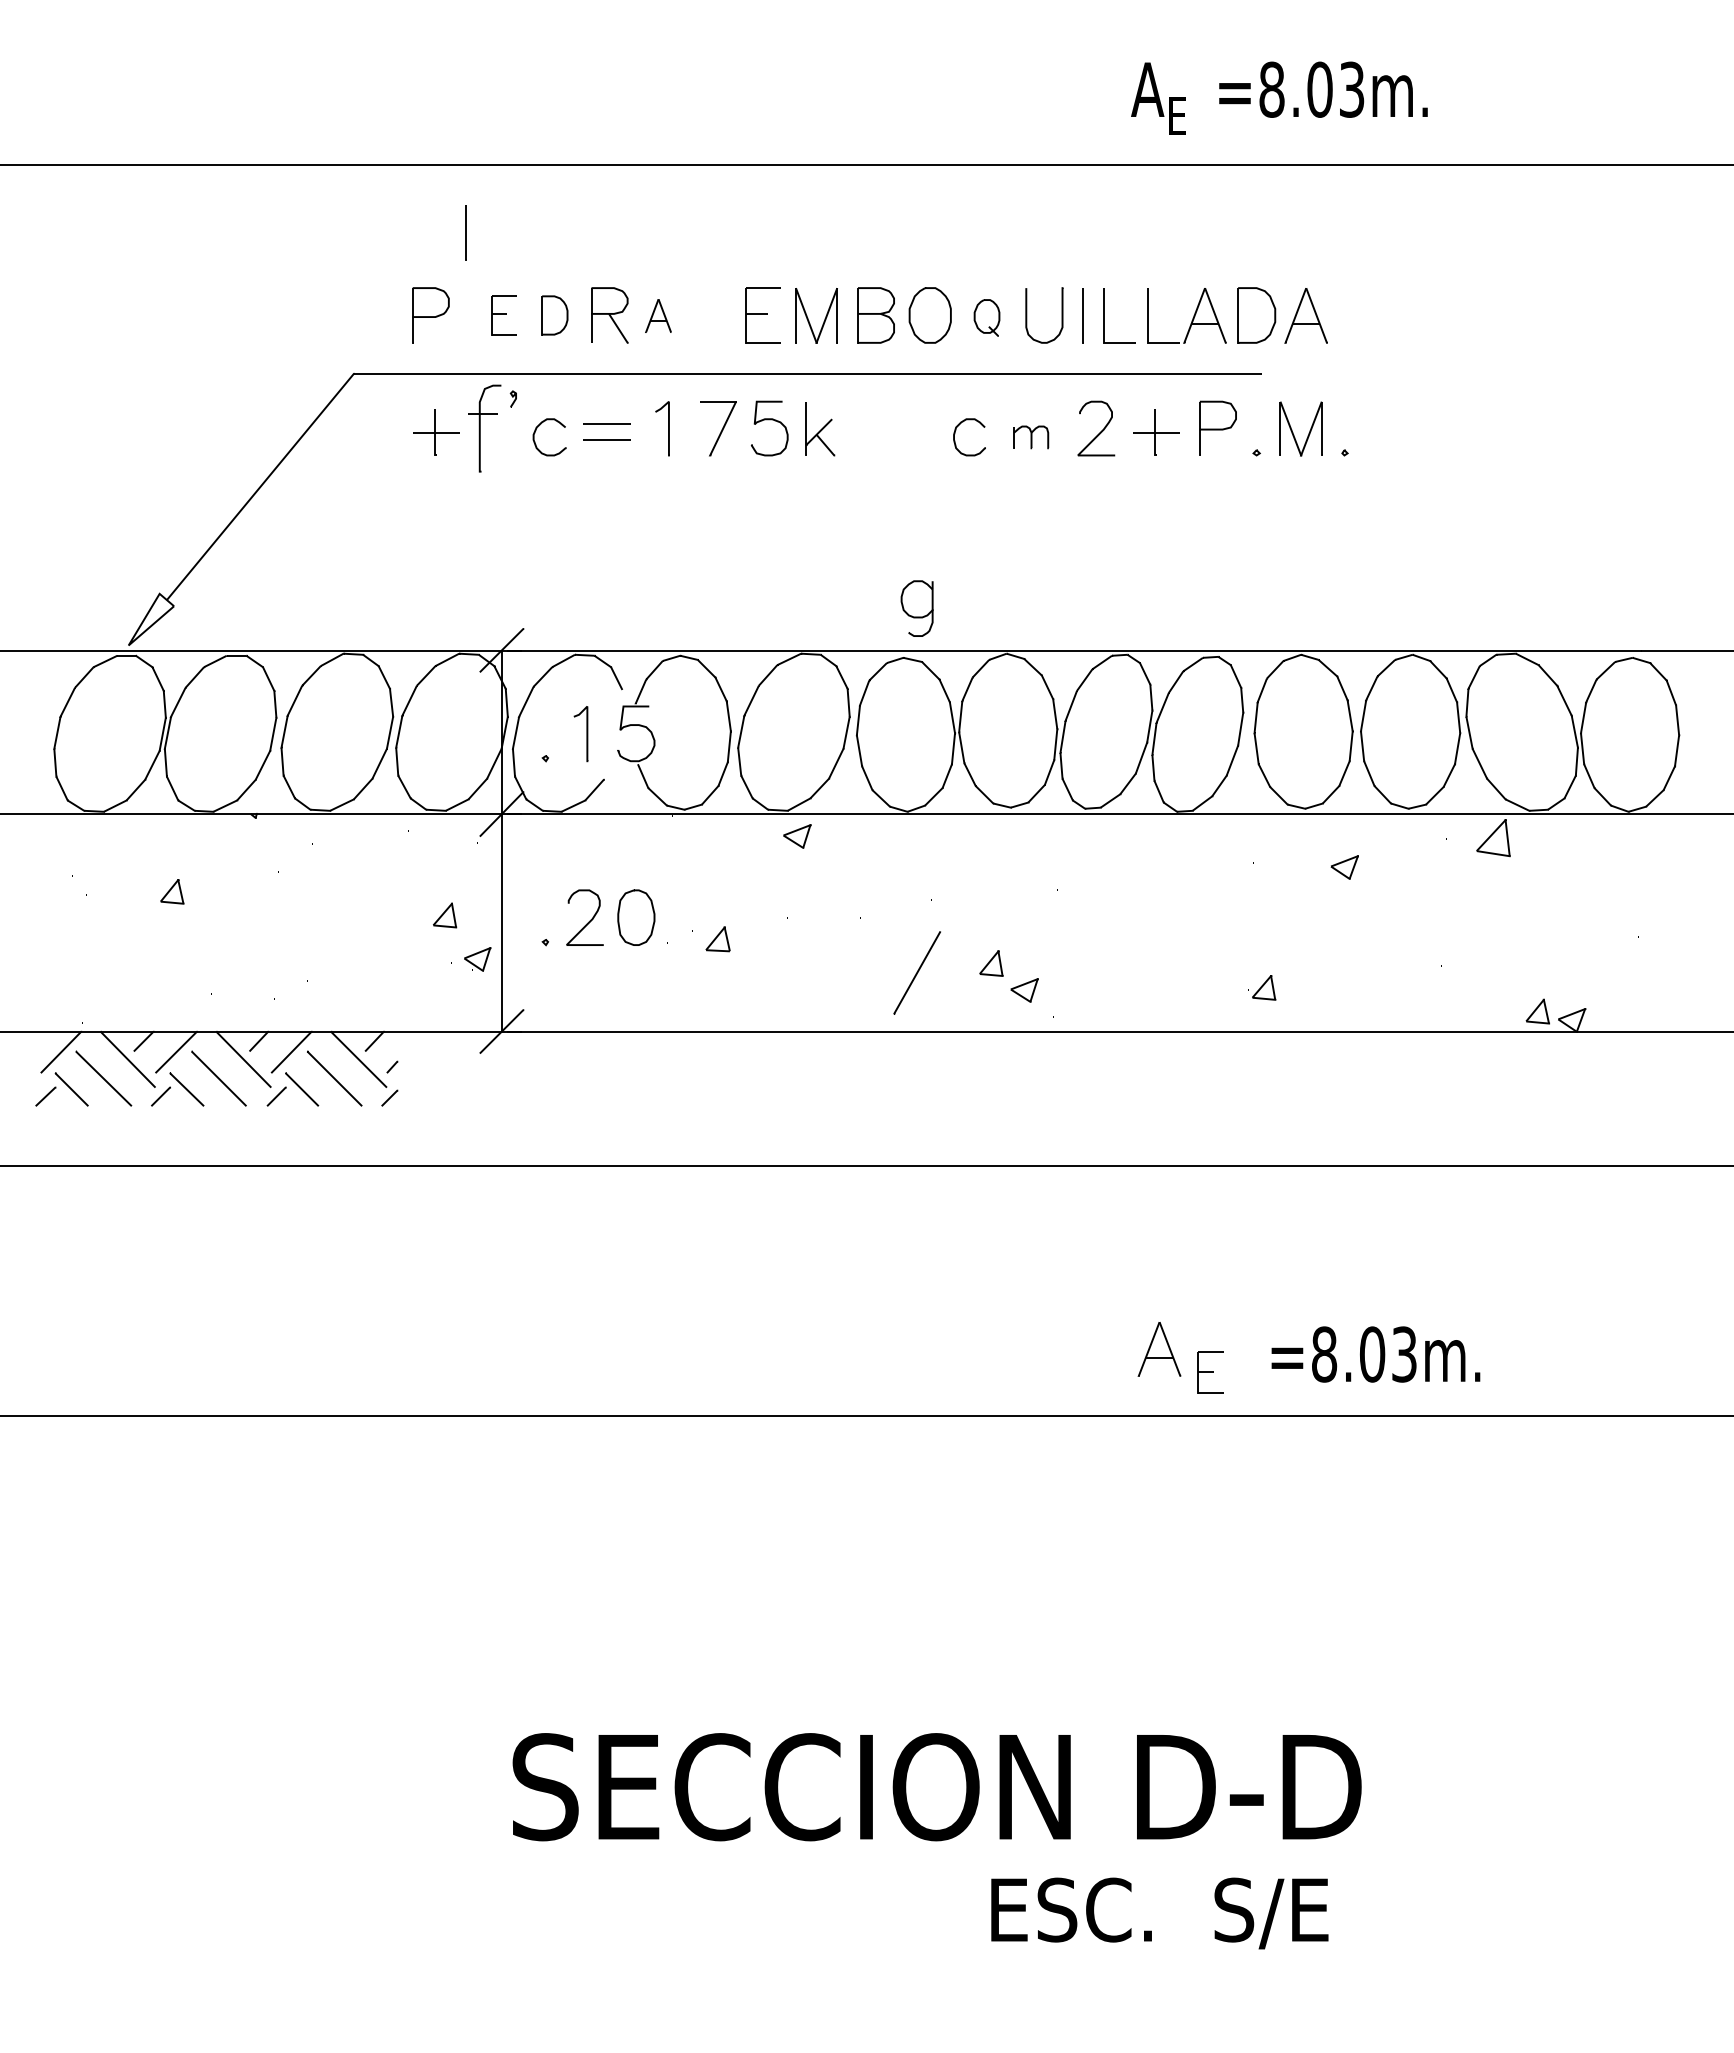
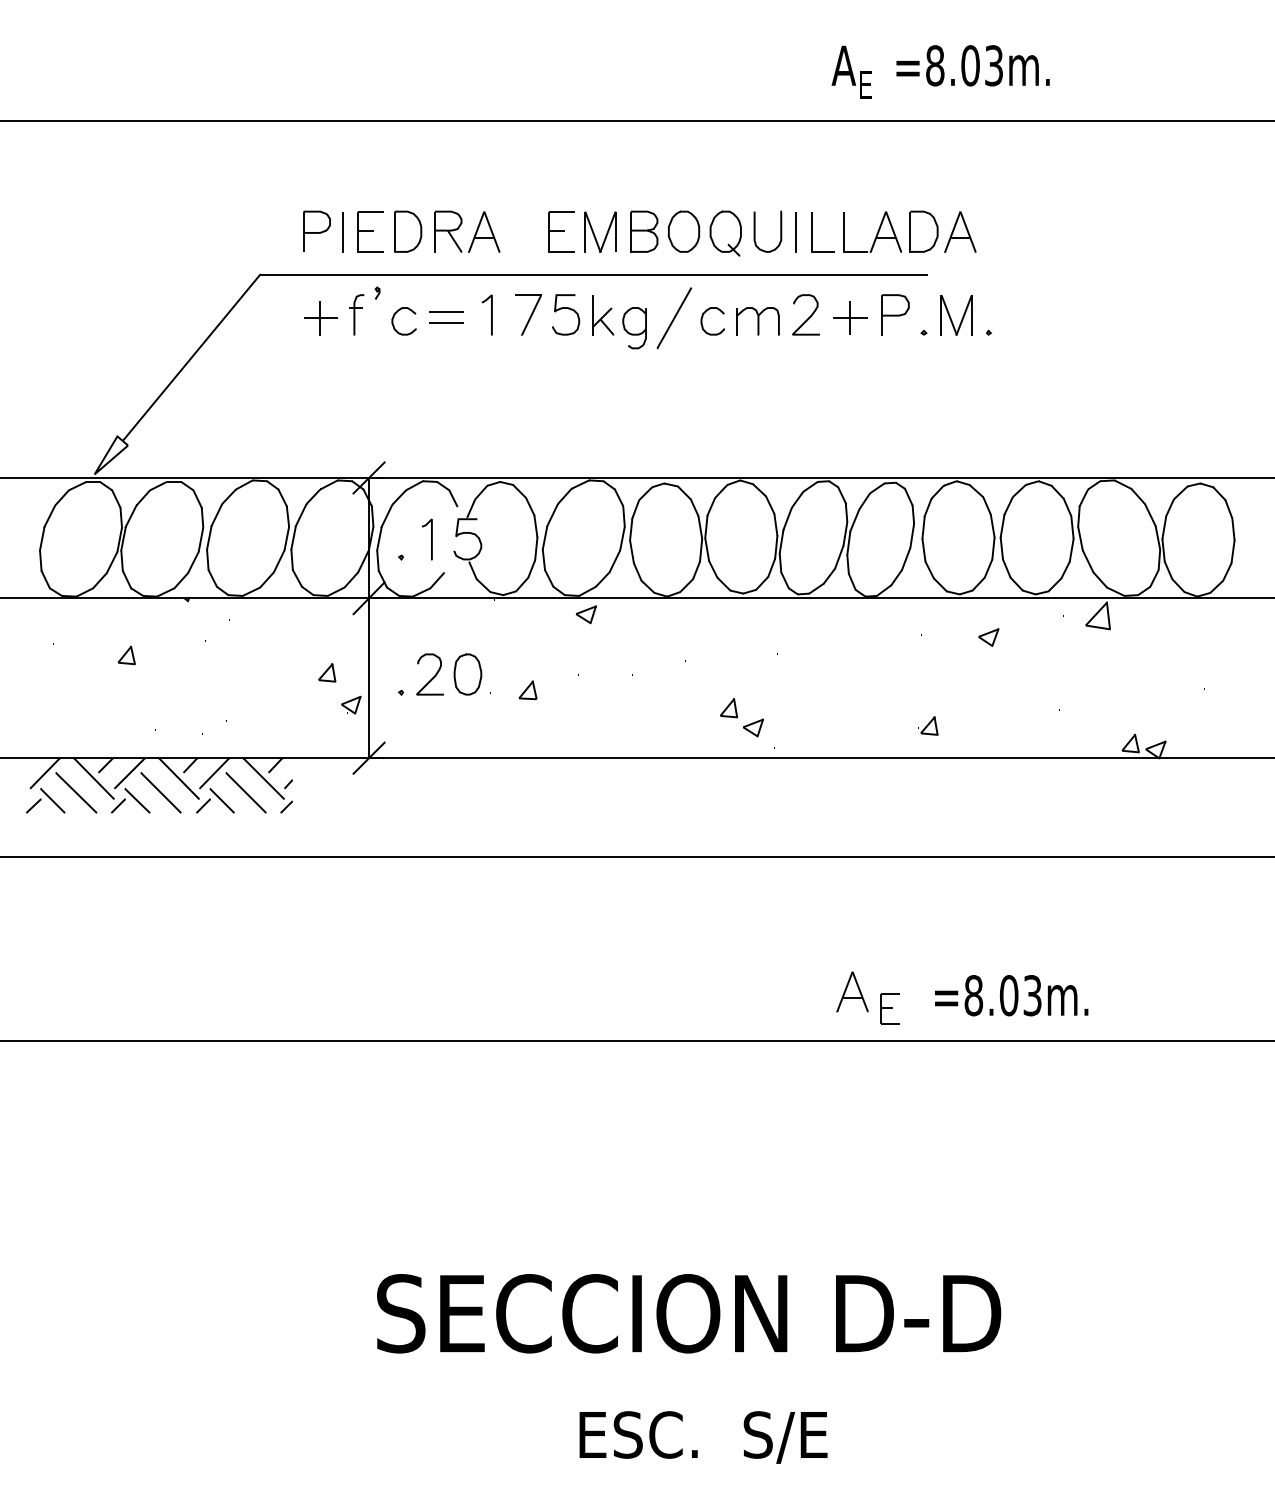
line: (465, 232) -> (342, 231), moved
part: (503, 315) -> (370, 231), size x1.43
part: (554, 315) -> (407, 231), size x1.43
part: (658, 315) -> (484, 231), size x1.67
part: (986, 317) -> (725, 233), size x1.67
part: (485, 428) -> (357, 314), size x0.62
part: (1031, 437) -> (758, 321), size x1.67
part: (916, 608) -> (634, 328), moved
line: (916, 972) -> (673, 317), moved
text: (1159, 1913) -> (703, 1437), moved

